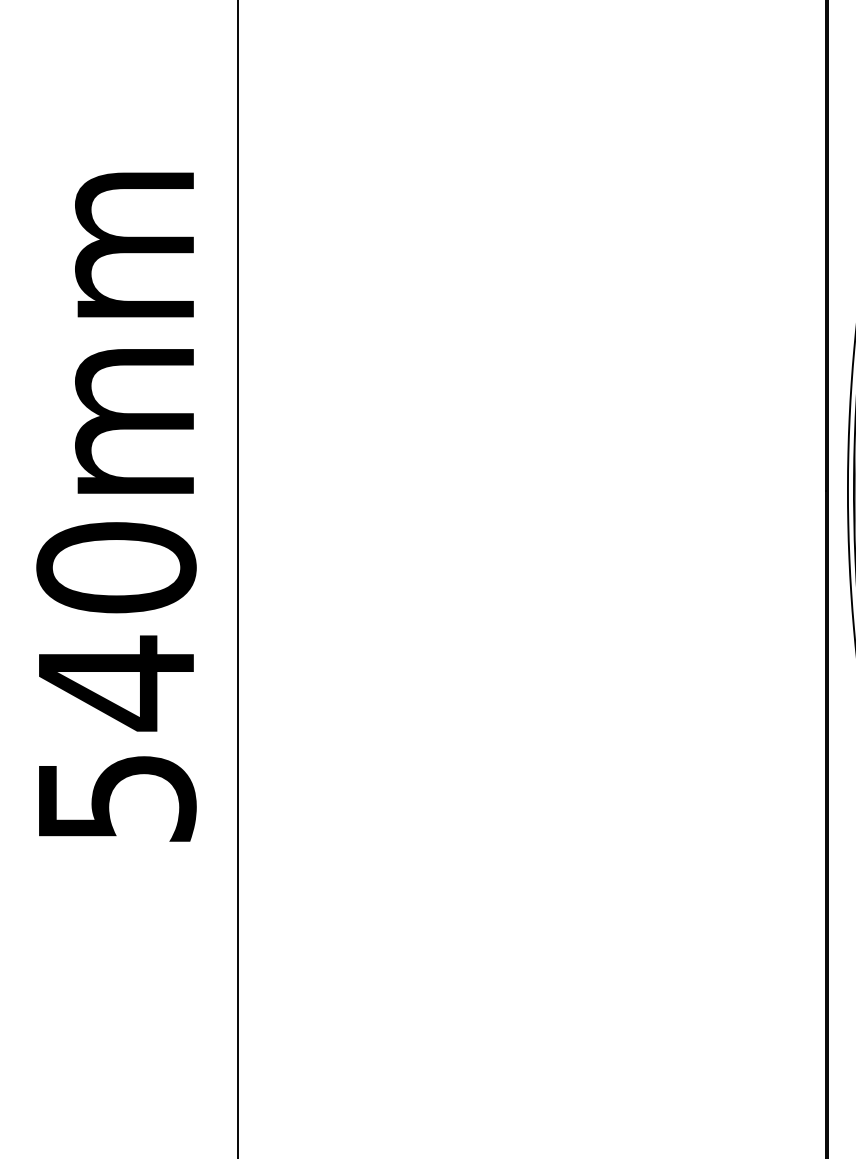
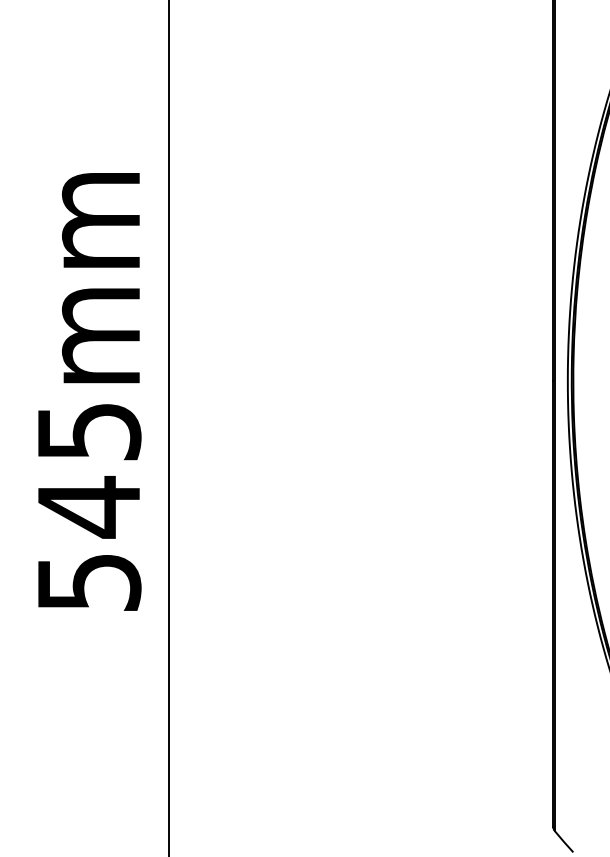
text: (115, 567) -> (88, 431), 540mm -> 545mm

